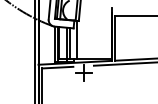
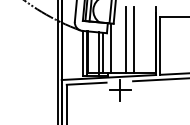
line: (88, 33) -> (126, 39), added
line: (94, 33) -> (133, 39), added

